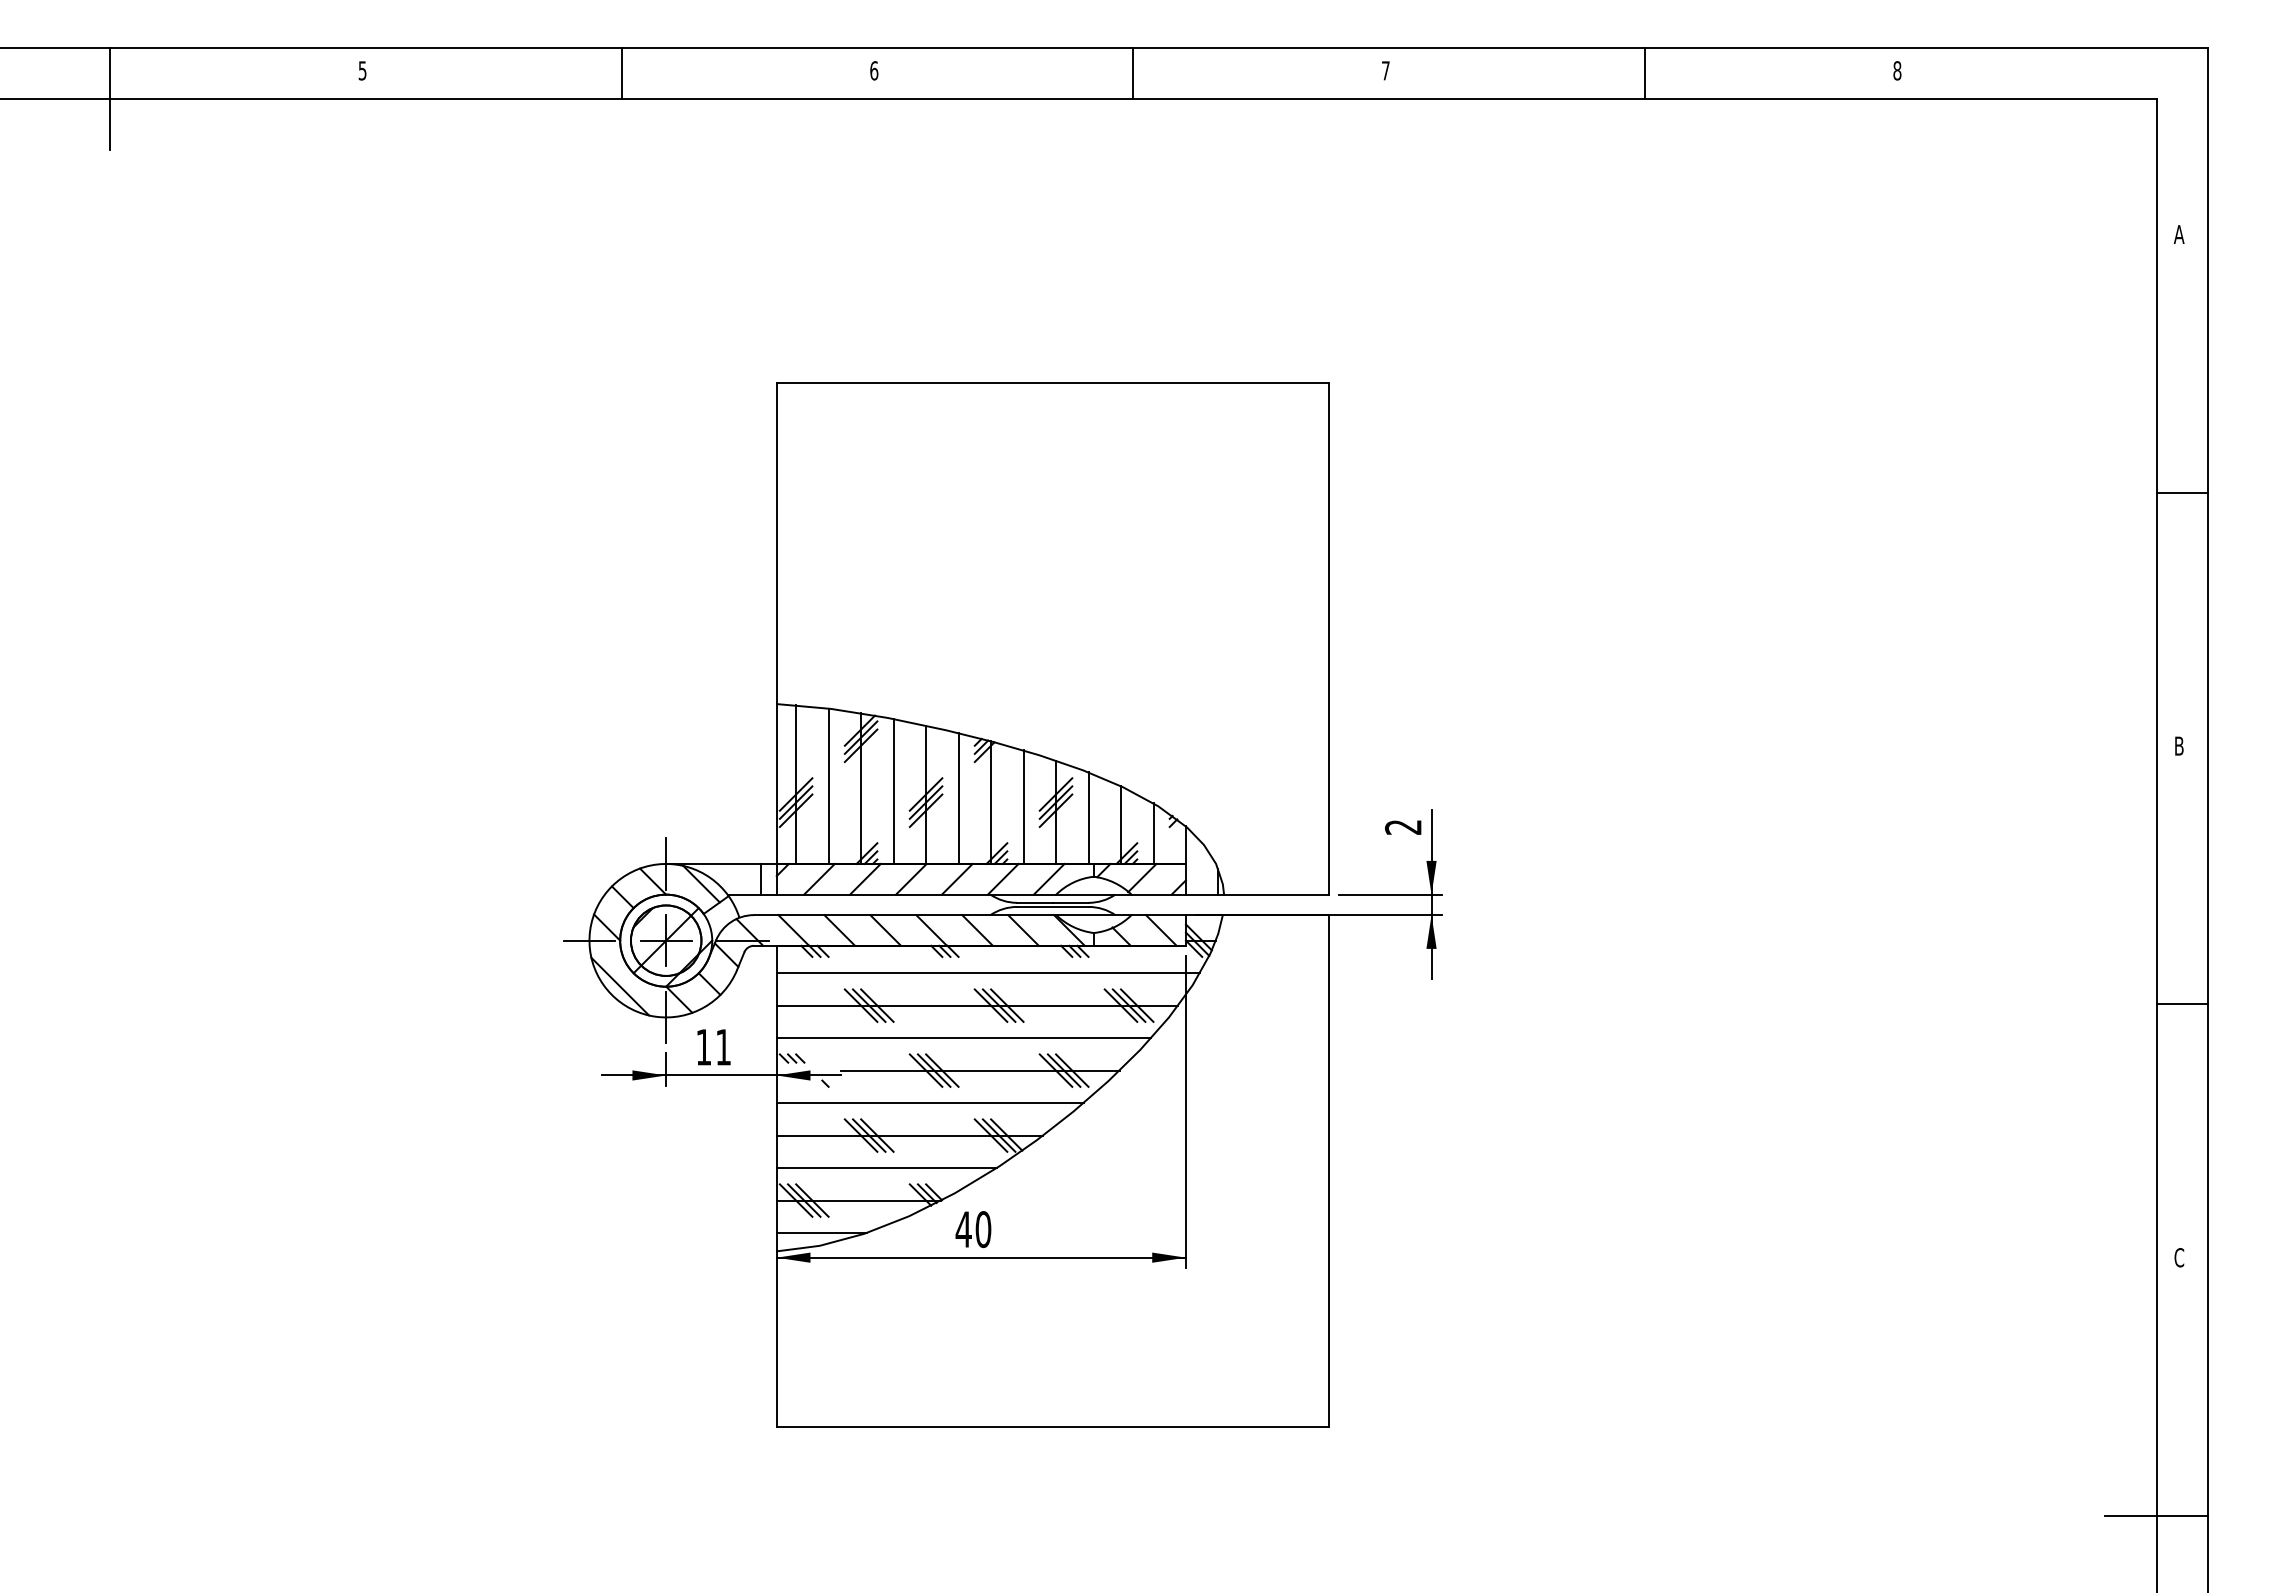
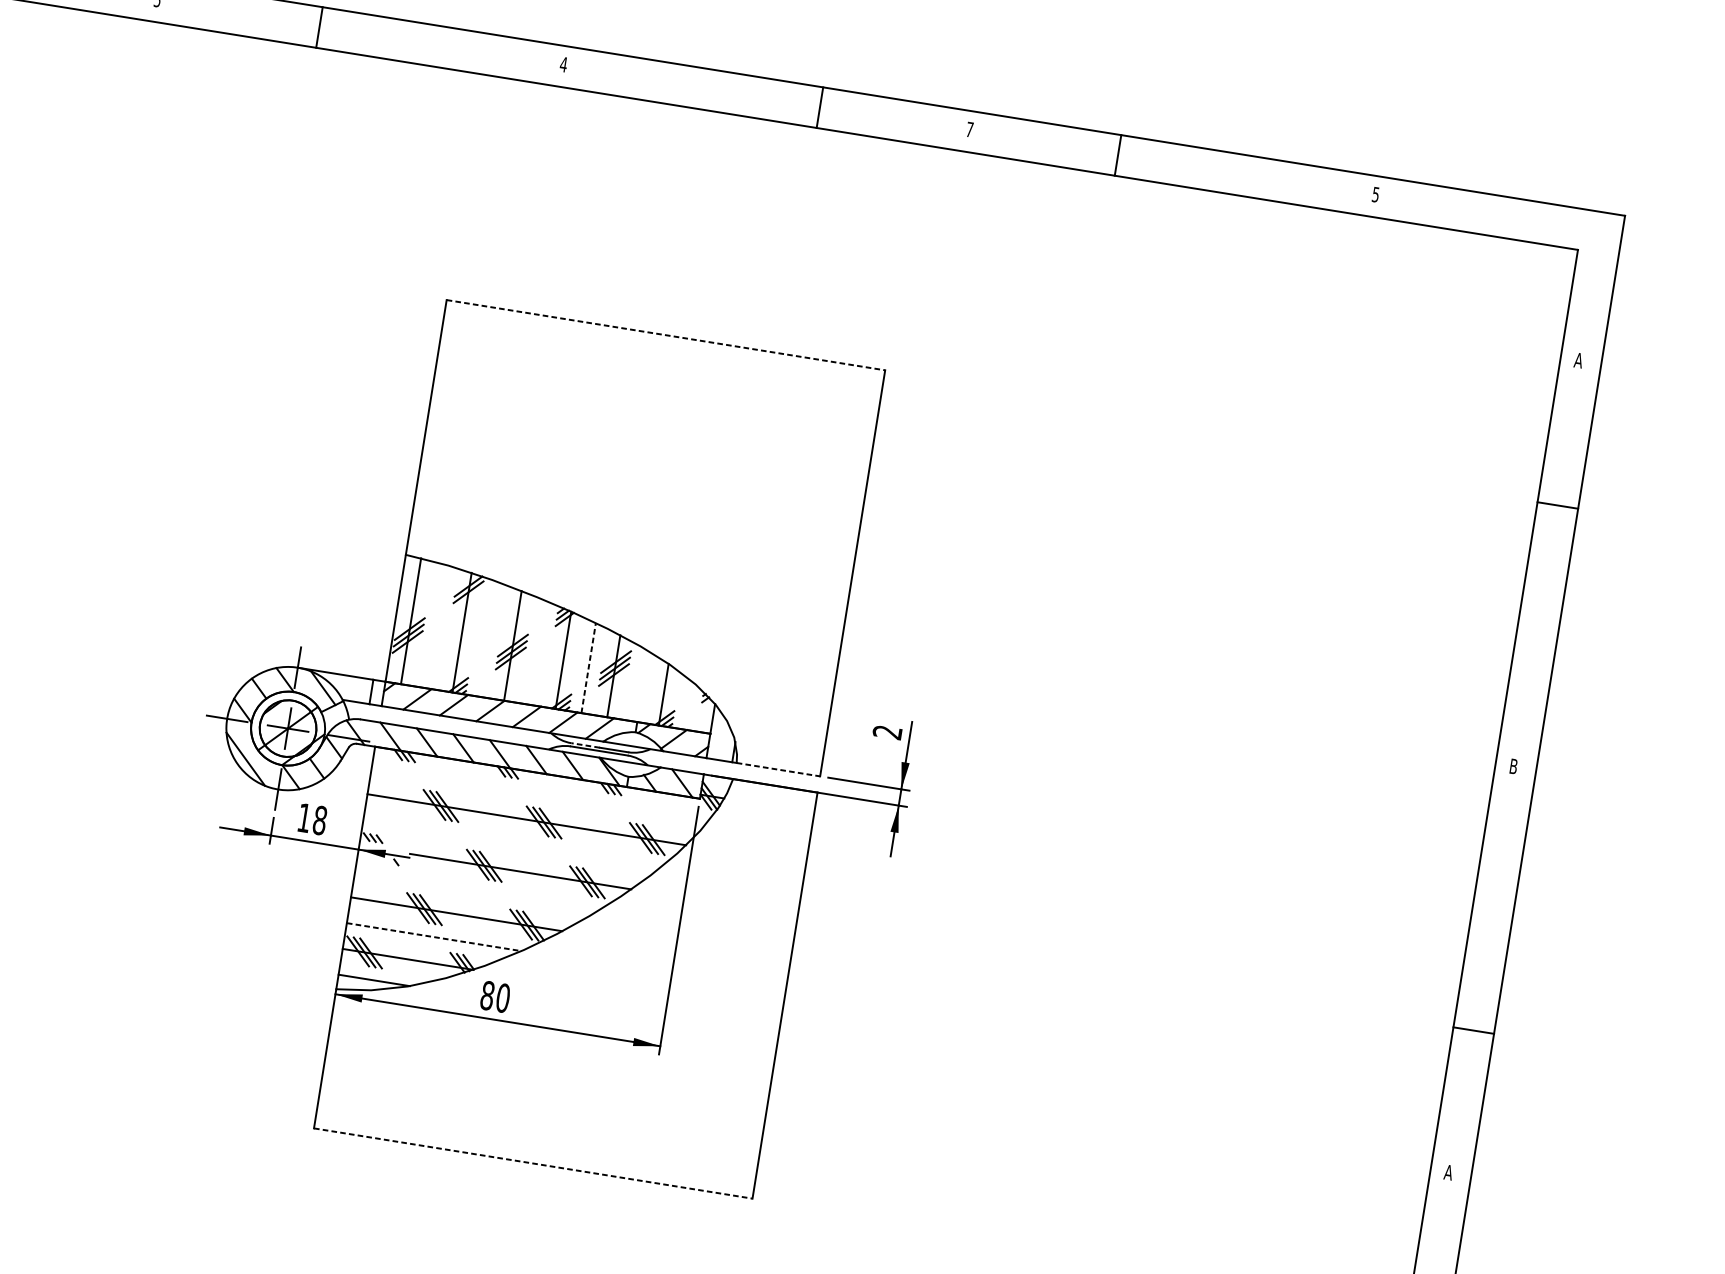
text: (873, 70) -> (563, 64), 6 -> 4
text: (1897, 70) -> (1375, 194), 8 -> 5
line: (621, 72) -> (319, 26), moved
line: (1133, 72) -> (820, 107), moved
line: (1644, 72) -> (1117, 154), moved
line: (1053, 383) -> (666, 335), solid -> dashed
line: (2181, 492) -> (1557, 505), moved
line: (860, 745) -> (467, 598), removed
line: (828, 785) -> (436, 626), removed
line: (893, 791) -> (487, 639), removed
line: (958, 798) -> (538, 652), removed
line: (1023, 807) -> (588, 668), solid -> dashed
line: (1088, 817) -> (638, 684), removed
line: (1153, 833) -> (688, 705), removed
line: (1276, 894) -> (778, 769), solid -> dashed
line: (1035, 902) -> (586, 745), solid -> dashed
line: (988, 973) -> (539, 795), removed
line: (2181, 1004) -> (1473, 1030), moved
line: (963, 1038) -> (511, 844), removed
text: (723, 1046) -> (320, 819), 11 -> 18
line: (929, 1103) -> (476, 891), removed
line: (886, 1168) -> (433, 937), solid -> dashed
text: (963, 1229) -> (487, 995), 40 -> 80
text: (2179, 1257) -> (1448, 1172), C -> A
line: (1053, 1426) -> (533, 1163), solid -> dashed

